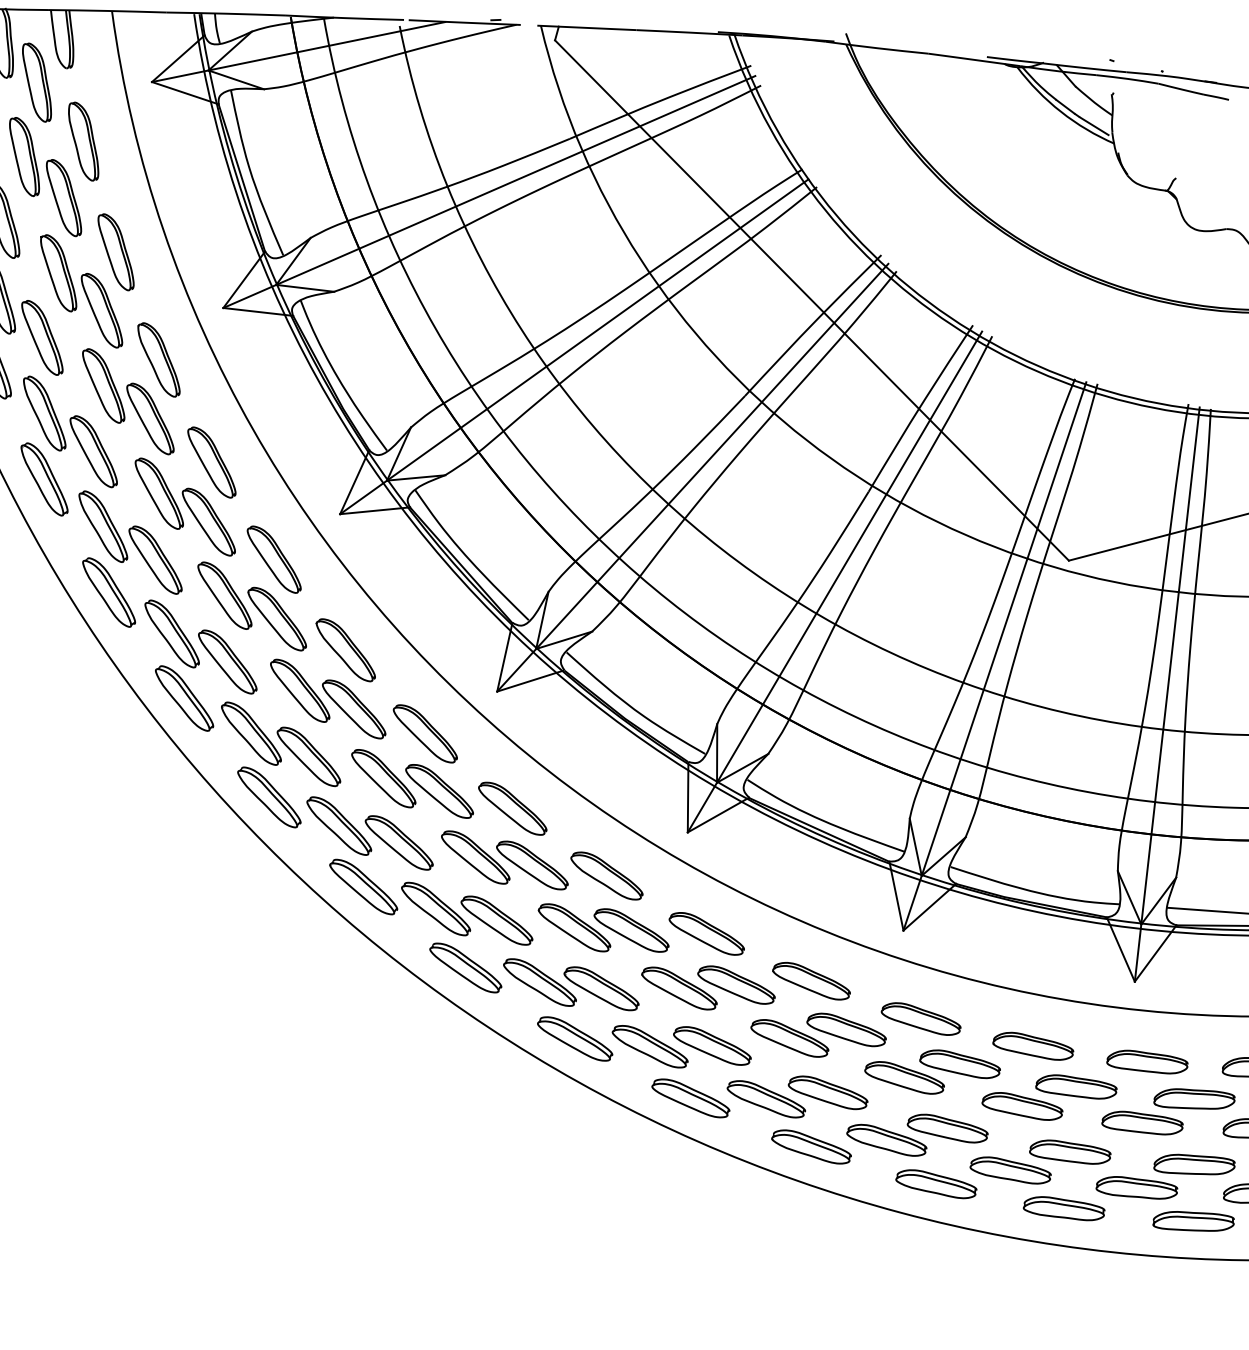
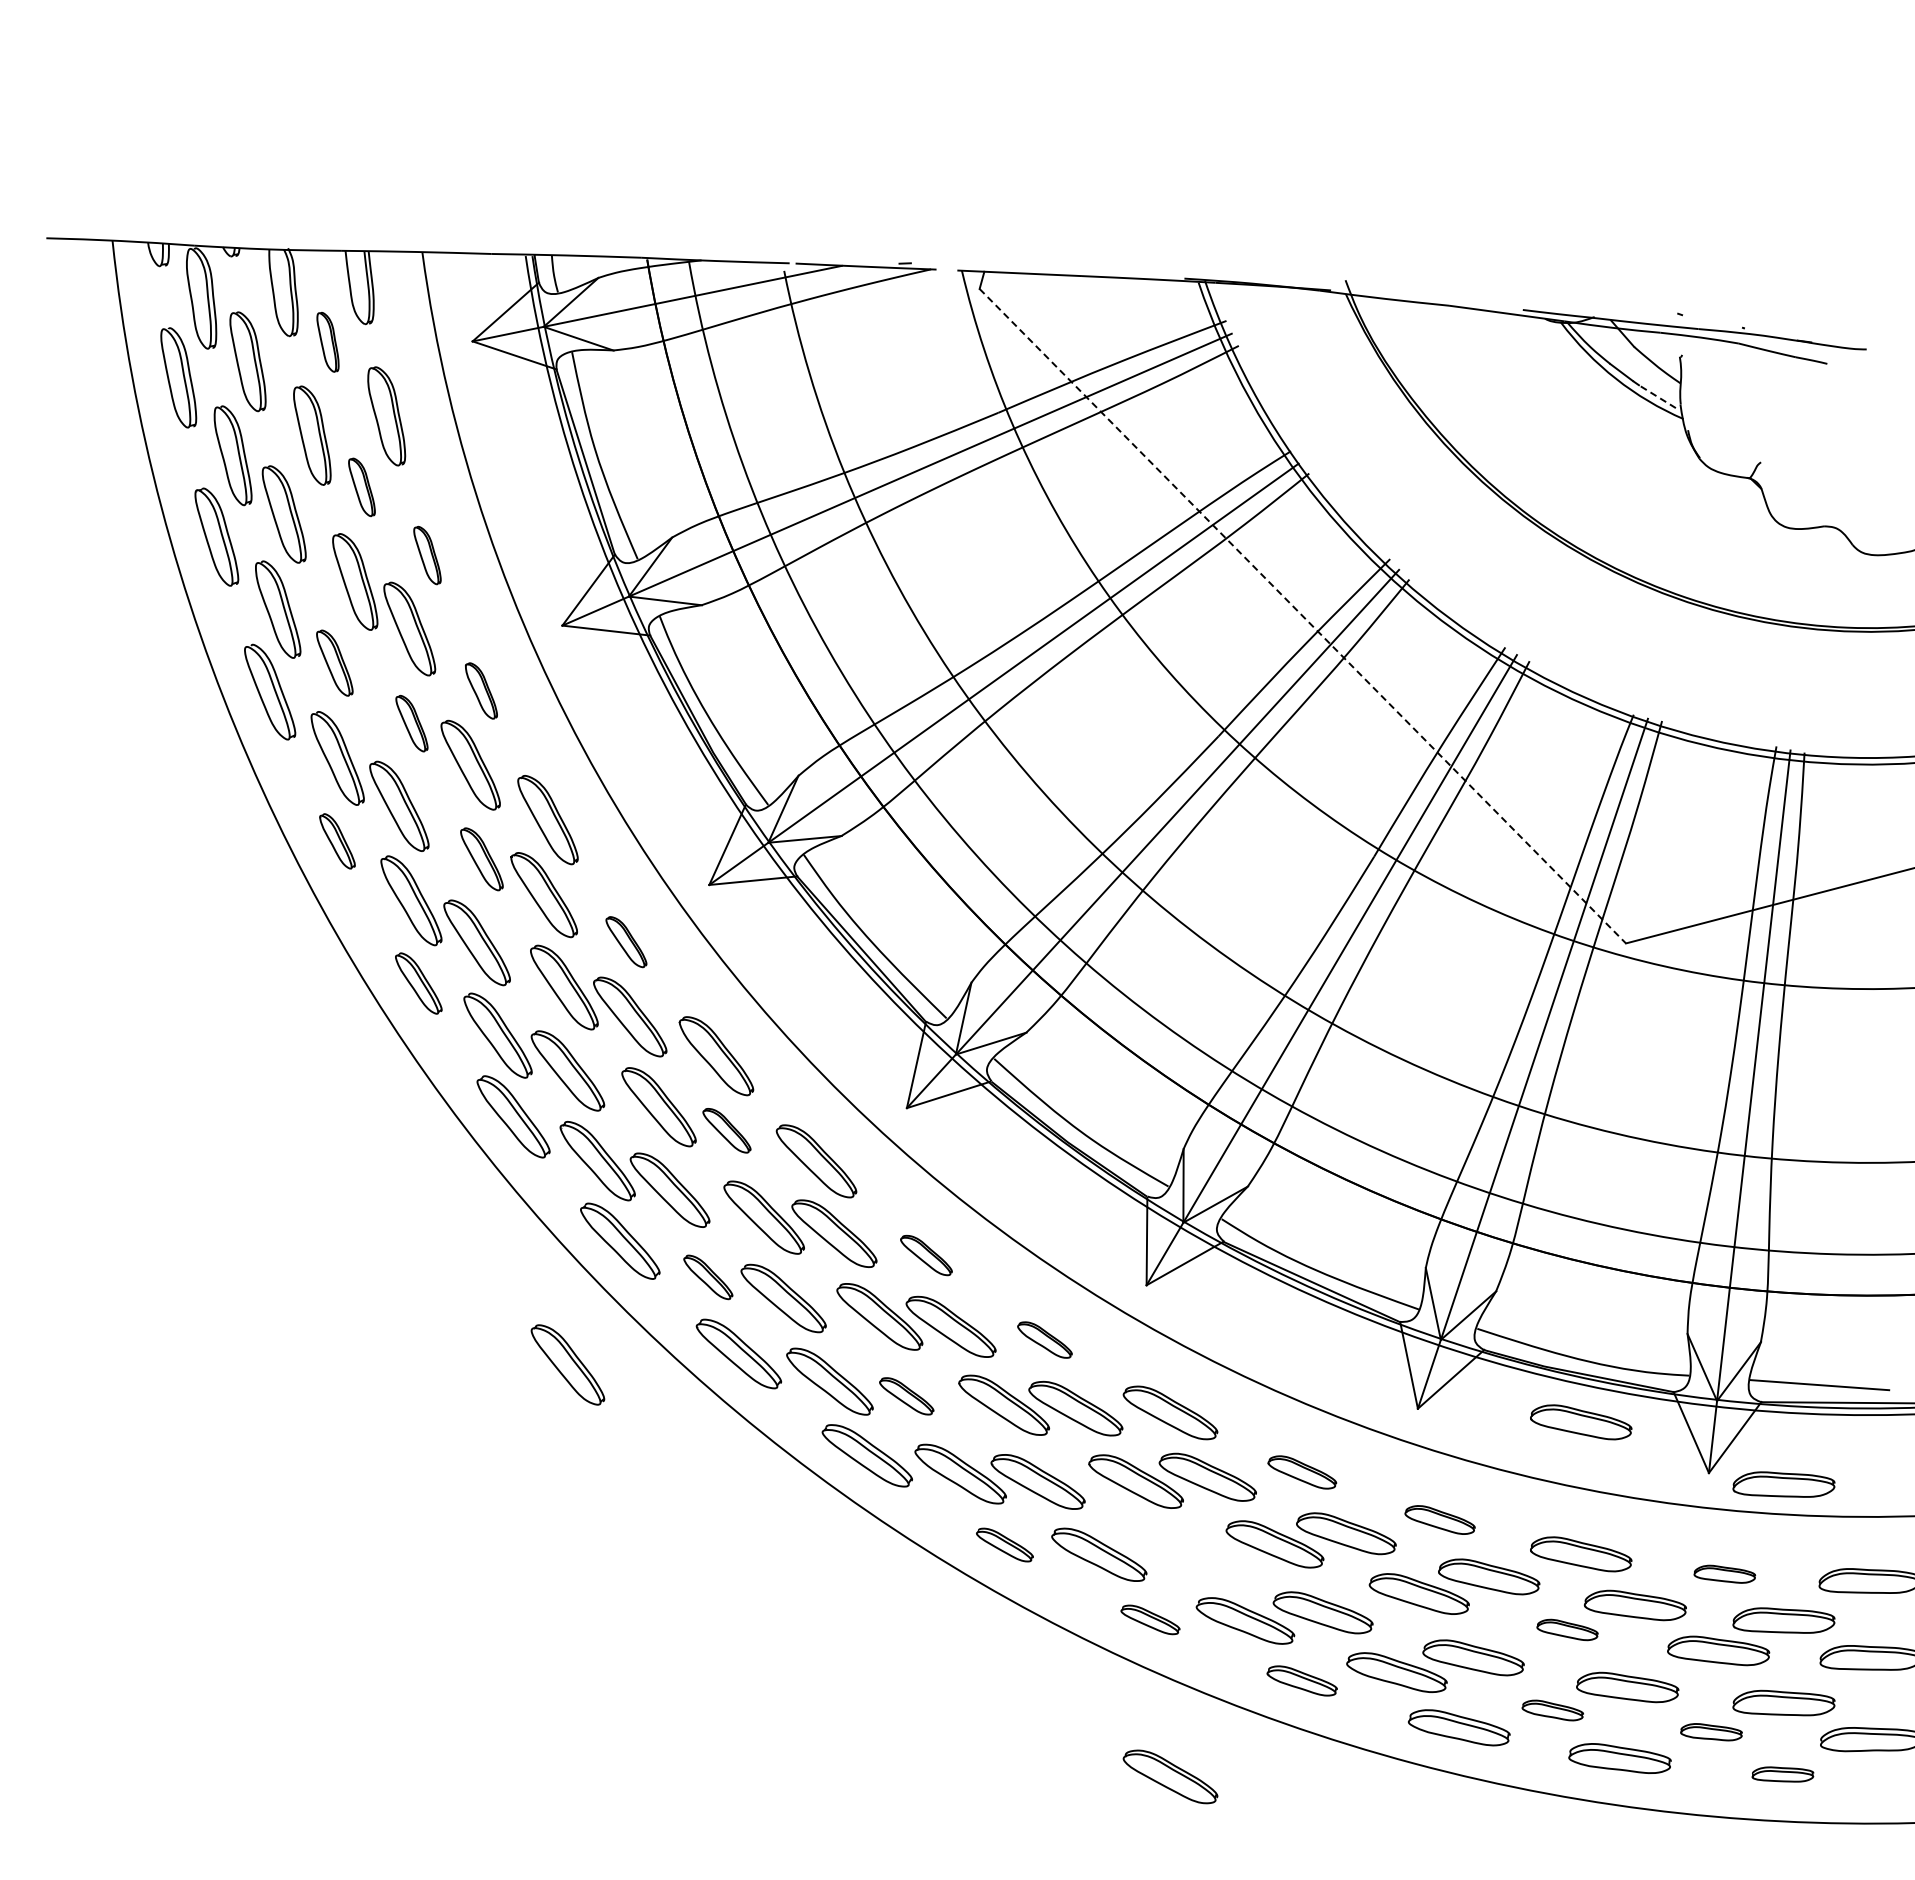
part: (36, 82) -> (327, 342), size x0.6
line: (1093, 125) -> (1657, 396), solid -> dashed
part: (63, 198) -> (361, 487), size x0.6
part: (116, 252) -> (427, 555), size x0.6
line: (811, 300) -> (1302, 616), solid -> dashed
part: (42, 337) -> (334, 662), size x0.7
part: (159, 359) -> (481, 690), size x0.6
part: (103, 385) -> (411, 723), size x0.6
part: (44, 479) -> (337, 841), size x0.6
part: (159, 493) -> (481, 859), size x0.7
part: (274, 559) -> (626, 941), size x0.6
part: (108, 592) -> (418, 983), size x0.7
part: (353, 709) -> (726, 1130), size x0.6
part: (512, 808) -> (926, 1255), size x0.6
part: (339, 826) -> (708, 1277), size x0.6
part: (606, 875) -> (1044, 1339), size x0.6
part: (227, 895) -> (567, 1364), added
part: (496, 920) -> (906, 1396), size x0.6
part: (1033, 941) -> (1581, 1422), added
part: (811, 981) -> (1302, 1472), size x0.7
part: (1194, 990) -> (1783, 1484), added
part: (920, 1018) -> (1439, 1519), size x0.7
part: (574, 1038) -> (1004, 1544), size x0.6
part: (712, 1045) -> (1177, 1553), removed
part: (1147, 1062) -> (1724, 1574), size x0.6
part: (690, 1098) -> (1150, 1619), size x0.6
part: (1022, 1106) -> (1567, 1629), size x0.6
part: (810, 1146) -> (1301, 1680), size x0.7
part: (1010, 1170) -> (1552, 1710), size x0.6
part: (1136, 1187) -> (1711, 1731), size x0.6
part: (1193, 1221) -> (1782, 1774), size x0.6
part: (706, 1222) -> (1170, 1776), added

